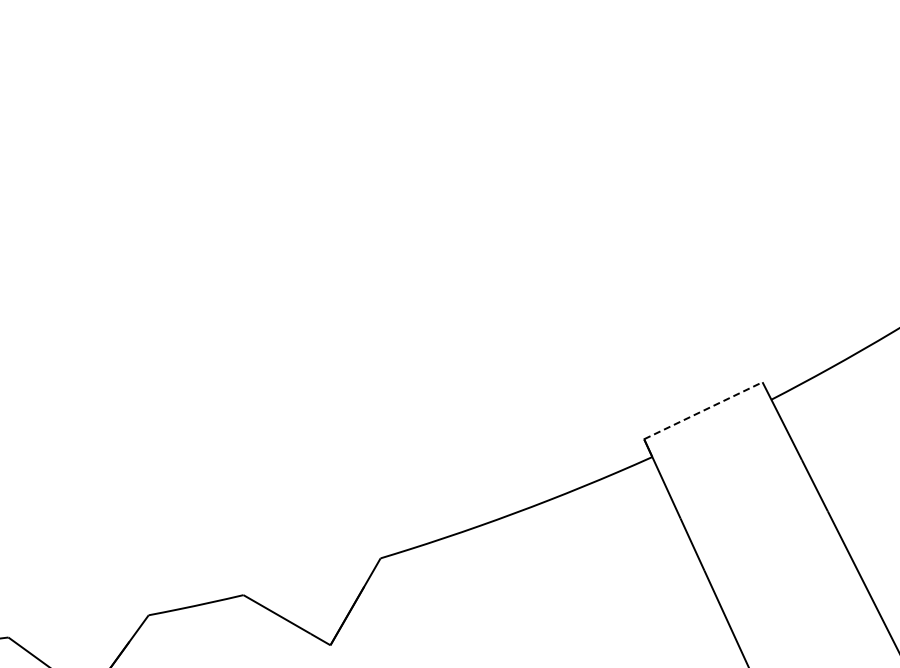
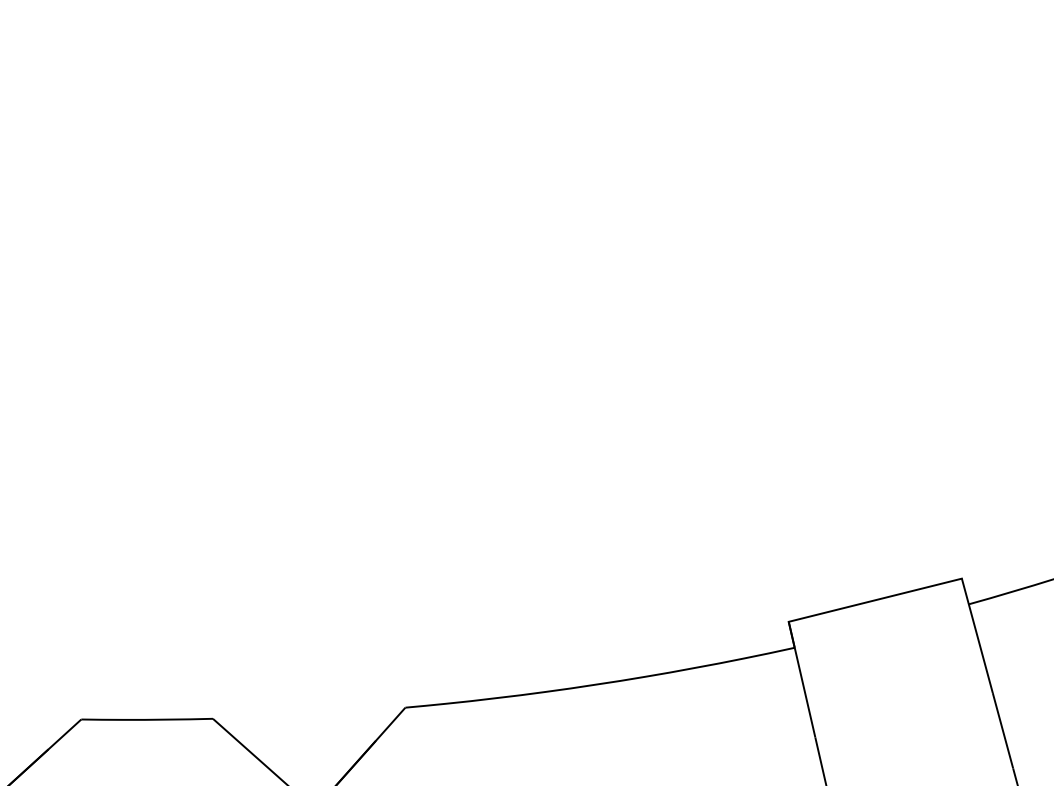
line: (703, 410) -> (875, 599), dashed -> solid

